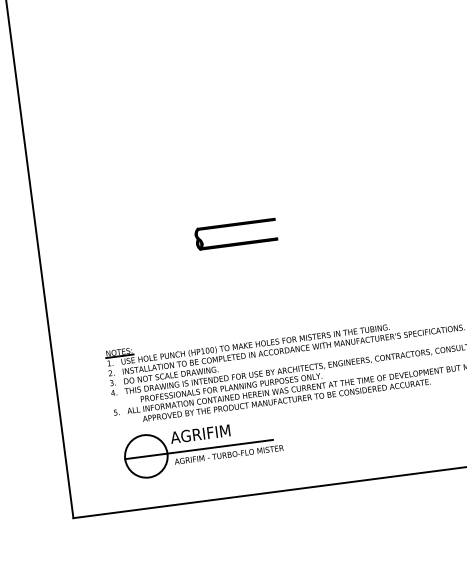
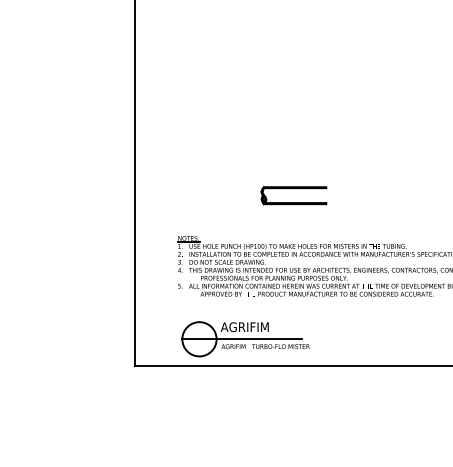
part: (235, 234) -> (293, 195), moved
part: (203, 449) -> (245, 339), moved

